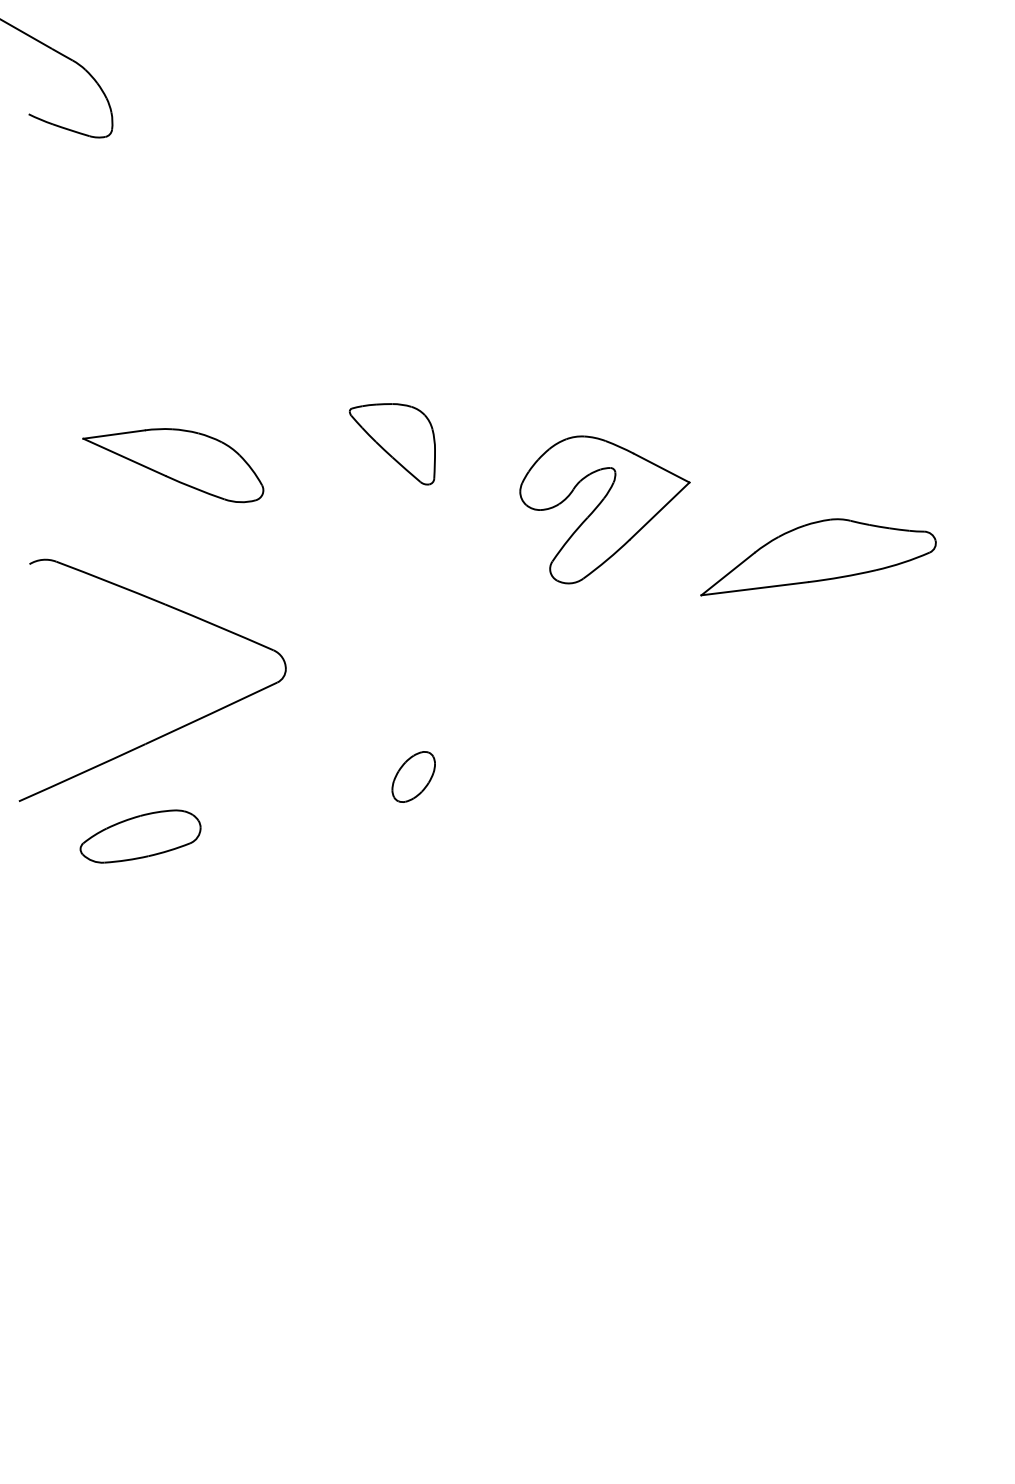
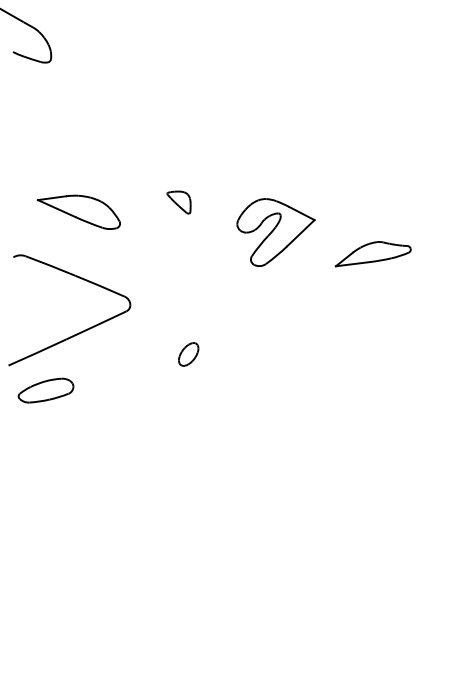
part: (391, 443) -> (178, 202), size x0.6
part: (816, 555) -> (372, 253), size x0.7
part: (139, 836) -> (45, 390), moved

